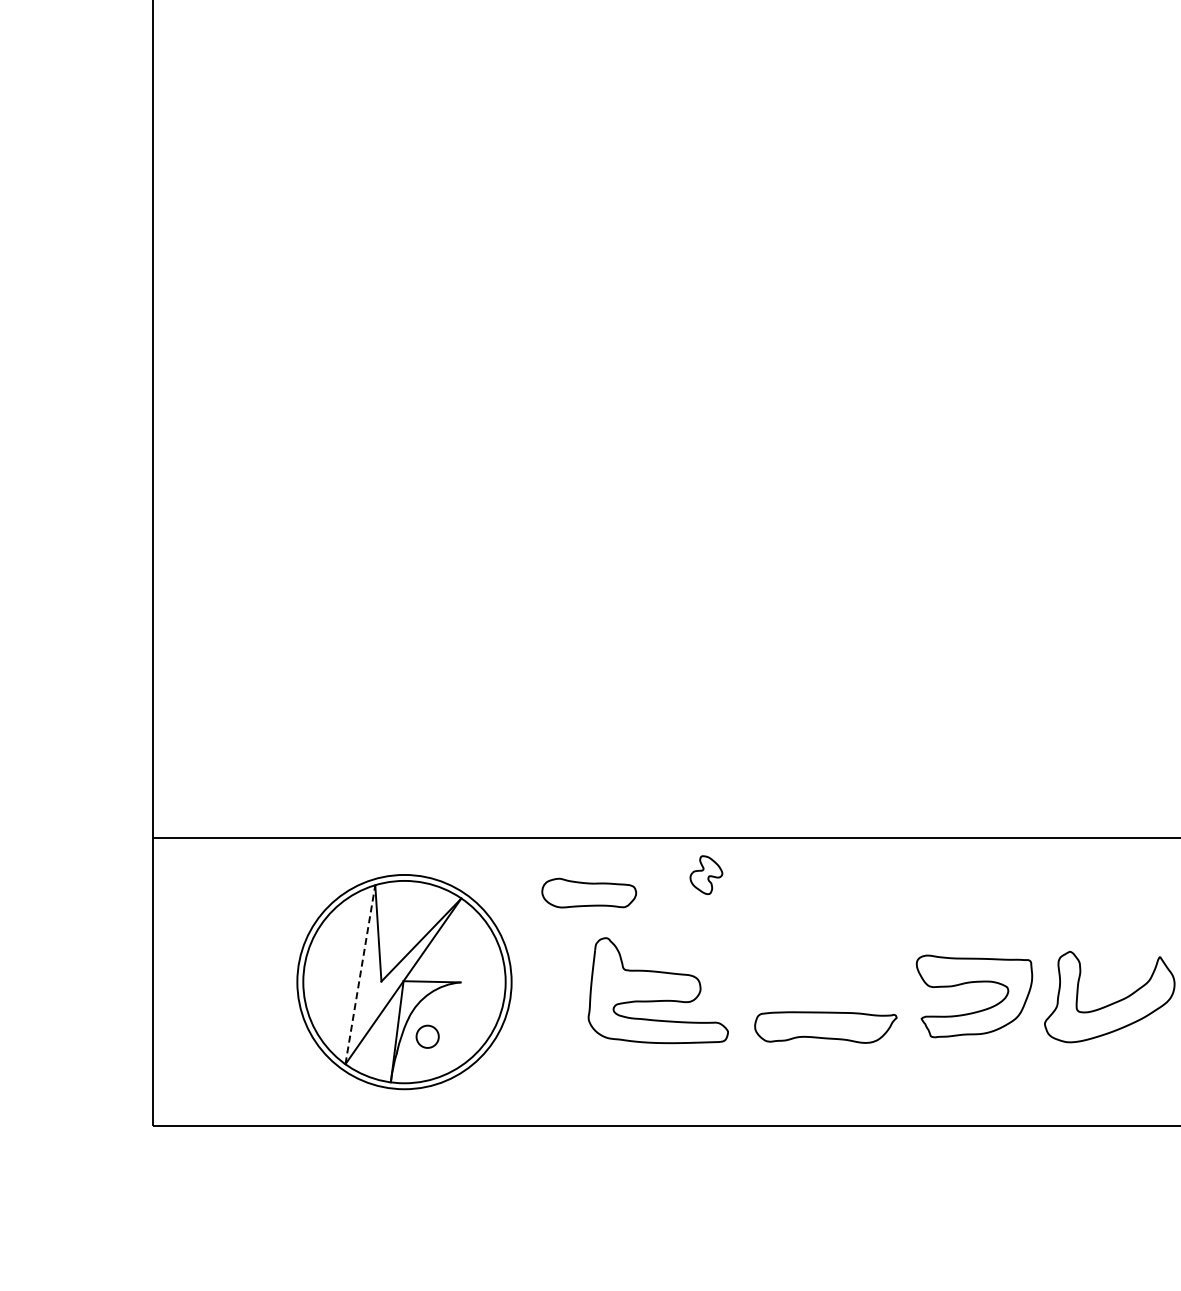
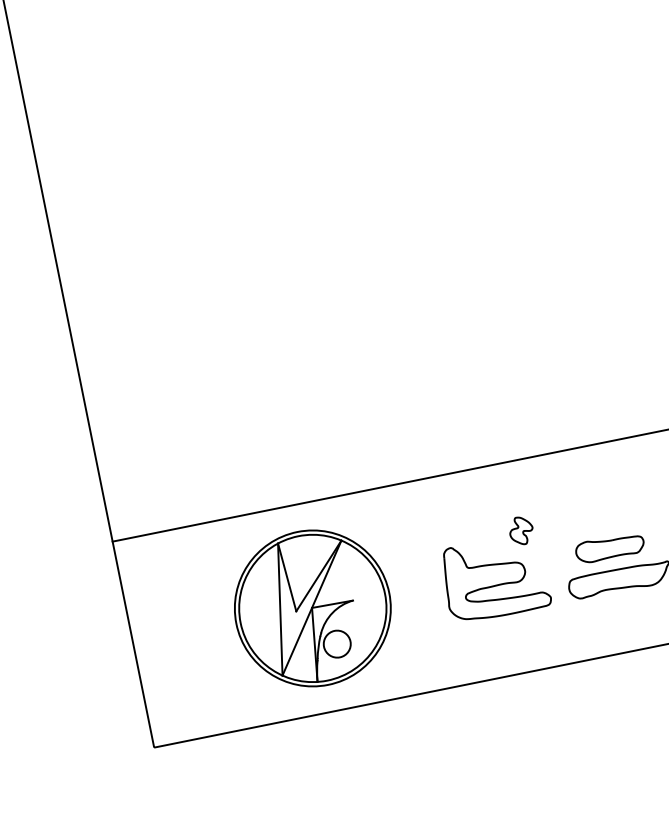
curve: (708, 875) -> (522, 530), moved
curve: (589, 884) -> (608, 541), moved
line: (360, 974) -> (280, 609), dashed -> solid
circle: (427, 1036) -> (337, 643), size x1.67

